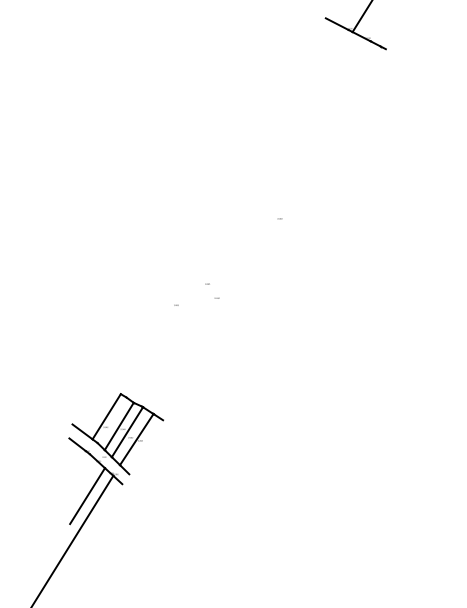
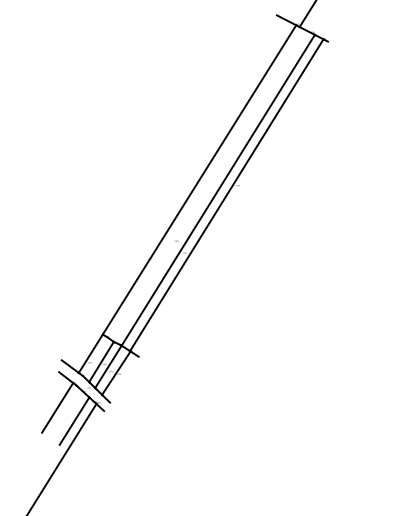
line: (234, 211) -> (199, 179), added
line: (256, 224) -> (218, 190), added
line: (266, 229) -> (226, 194), added
line: (67, 480) -> (57, 407), added

